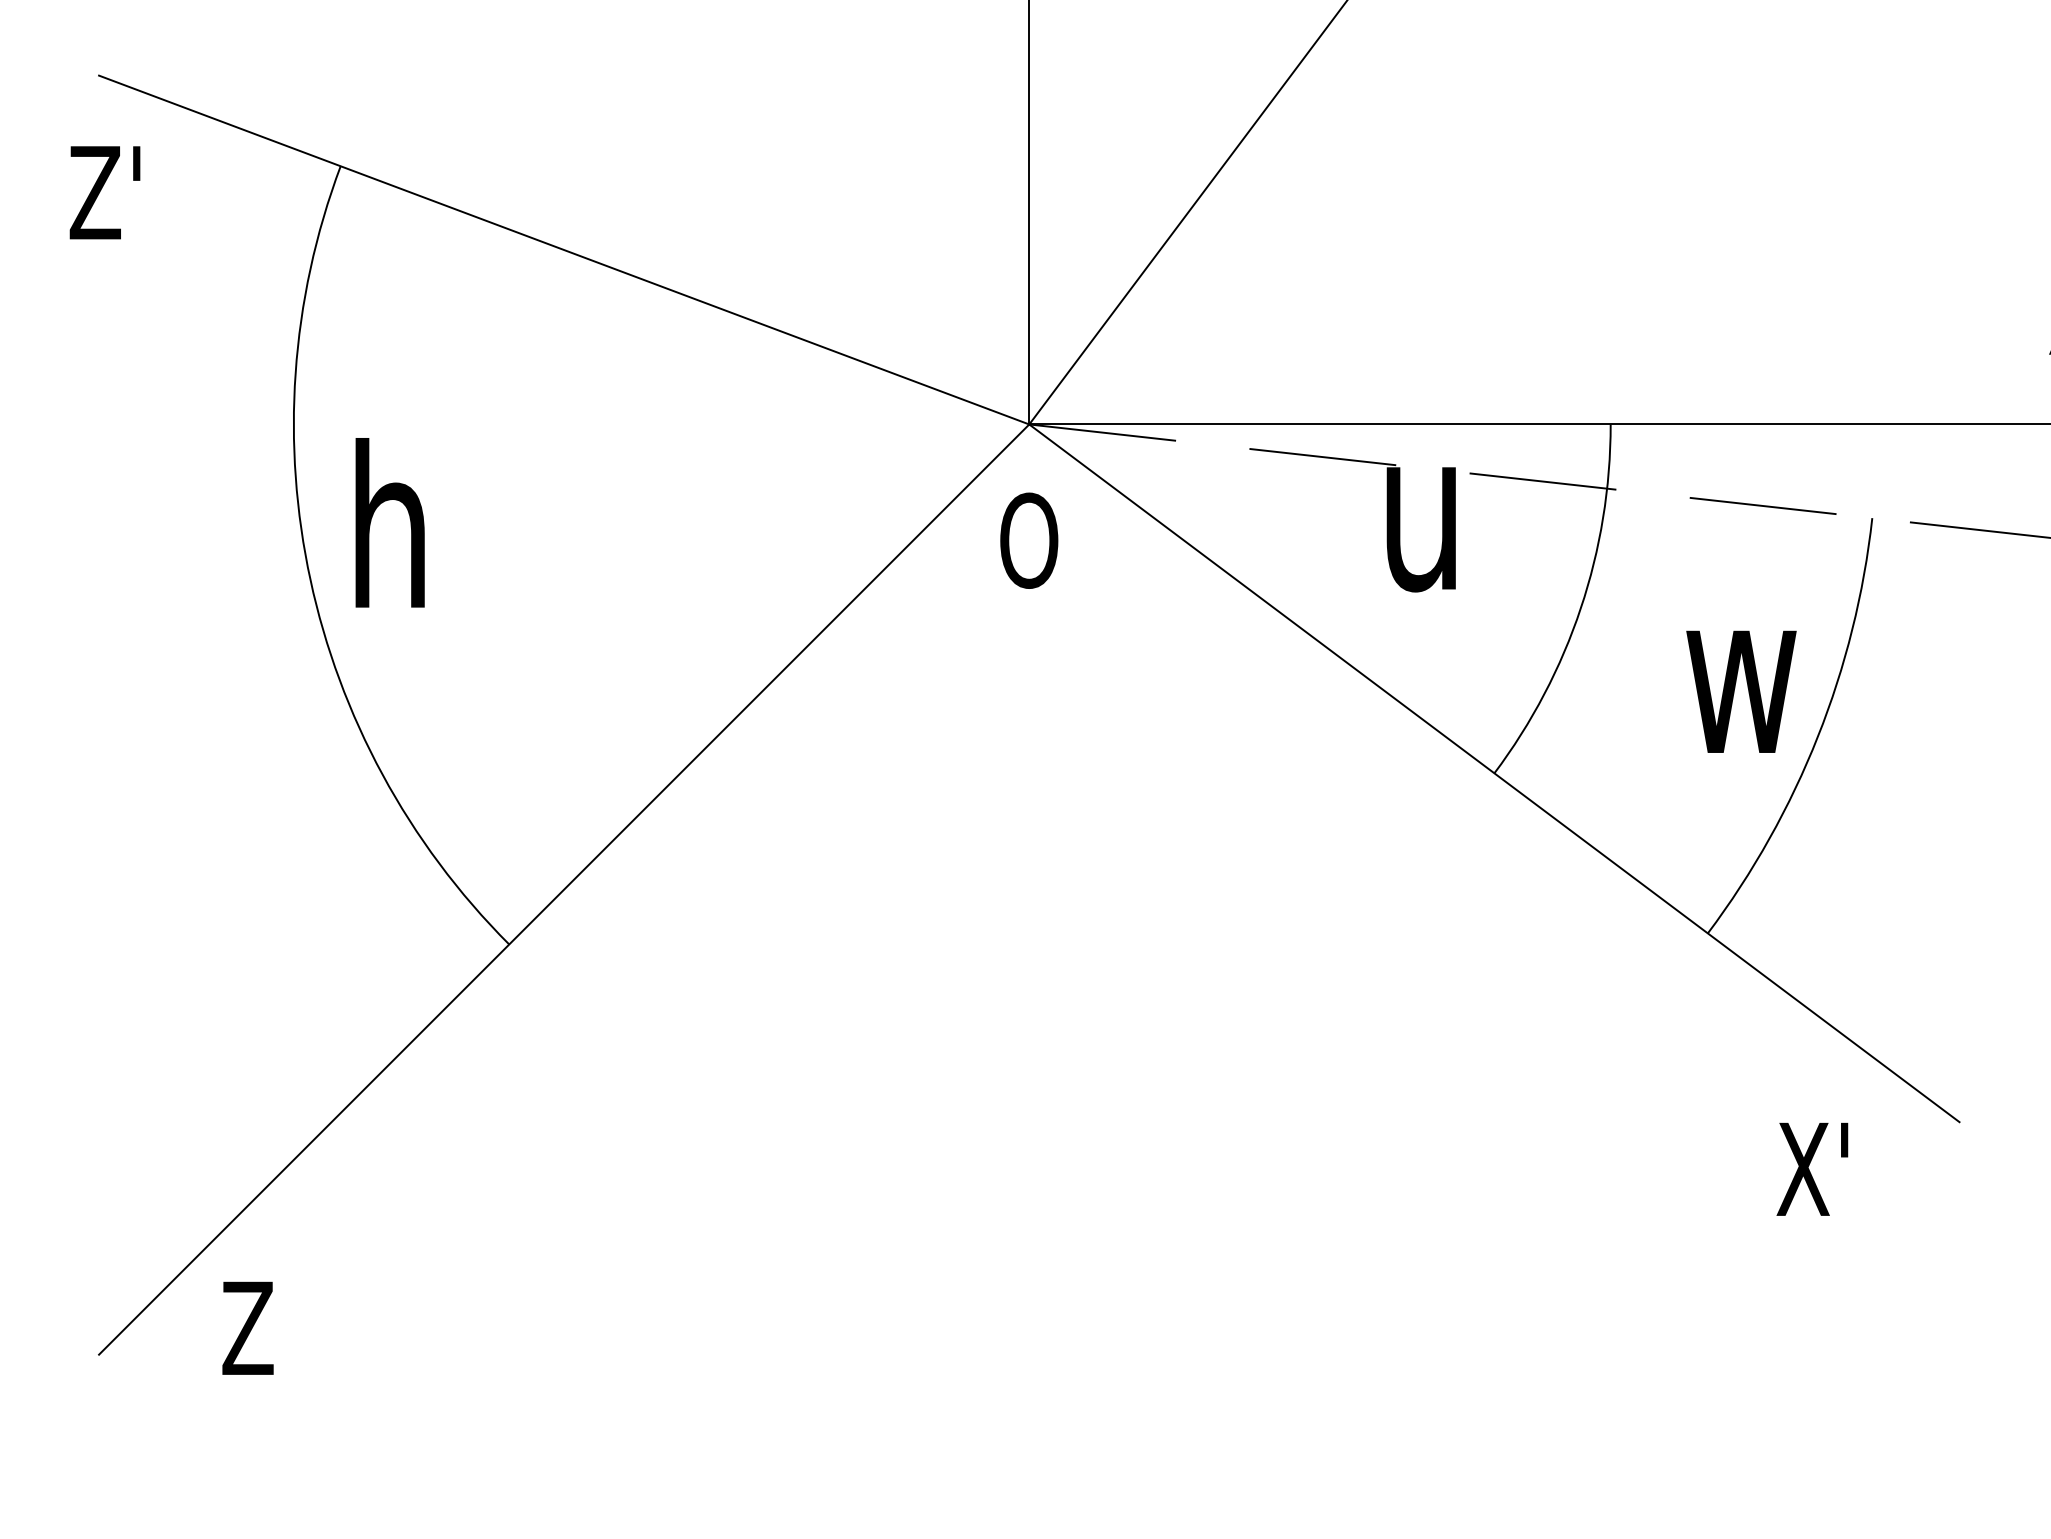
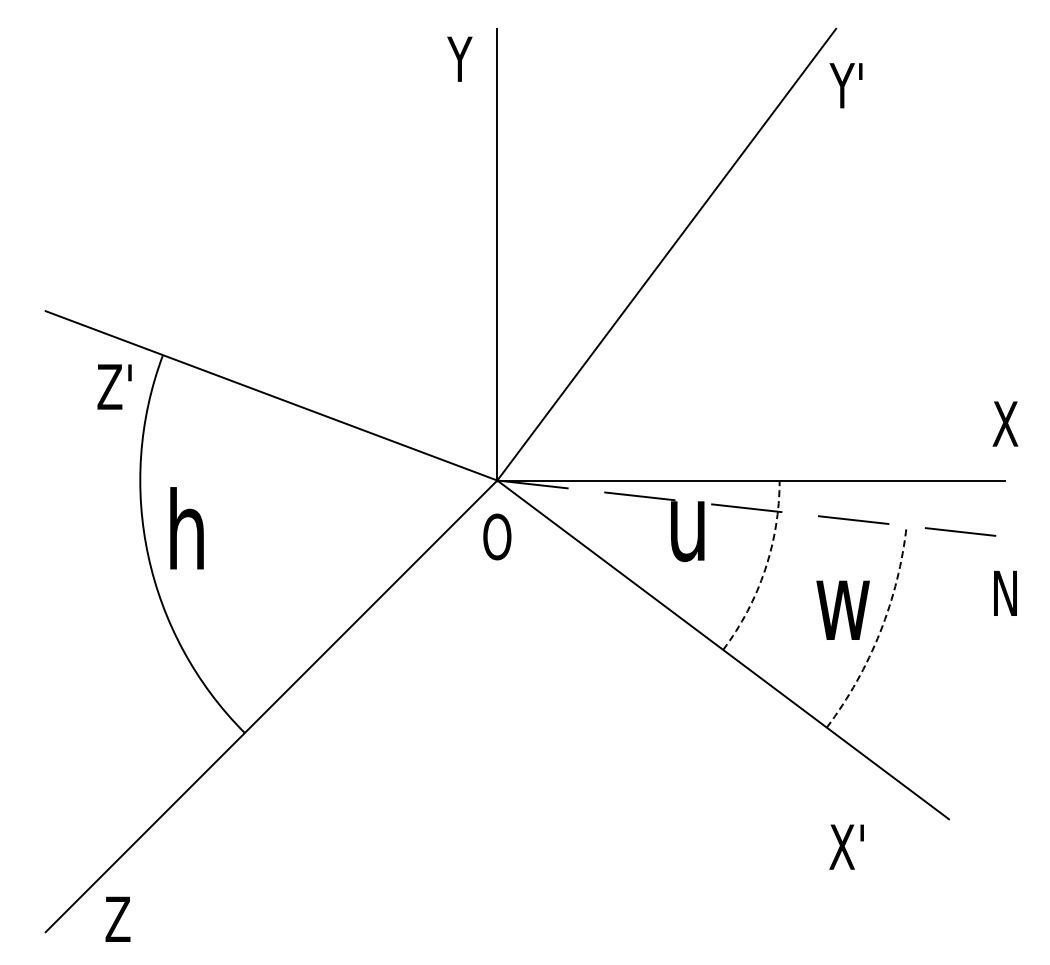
text: (104, 191) -> (114, 386), moved
arc: (1581, 607) -> (765, 569), solid -> dashed
arc: (1818, 737) -> (880, 632), solid -> dashed
text: (1812, 1167) -> (846, 846), moved

